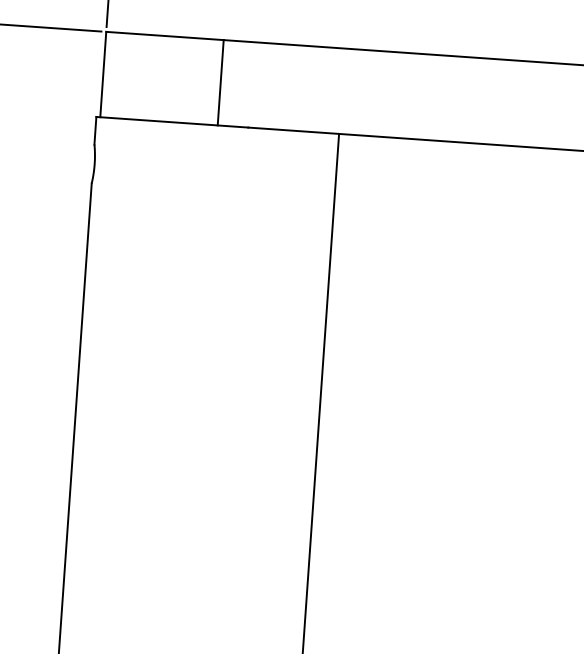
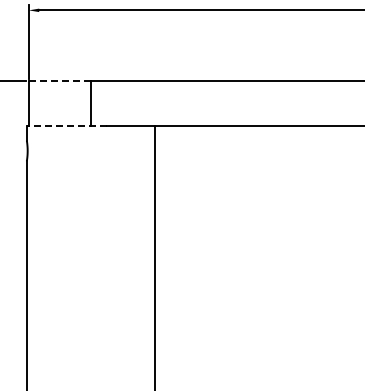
line: (166, 36) -> (60, 81), solid -> dashed
line: (171, 122) -> (66, 126), solid -> dashed

